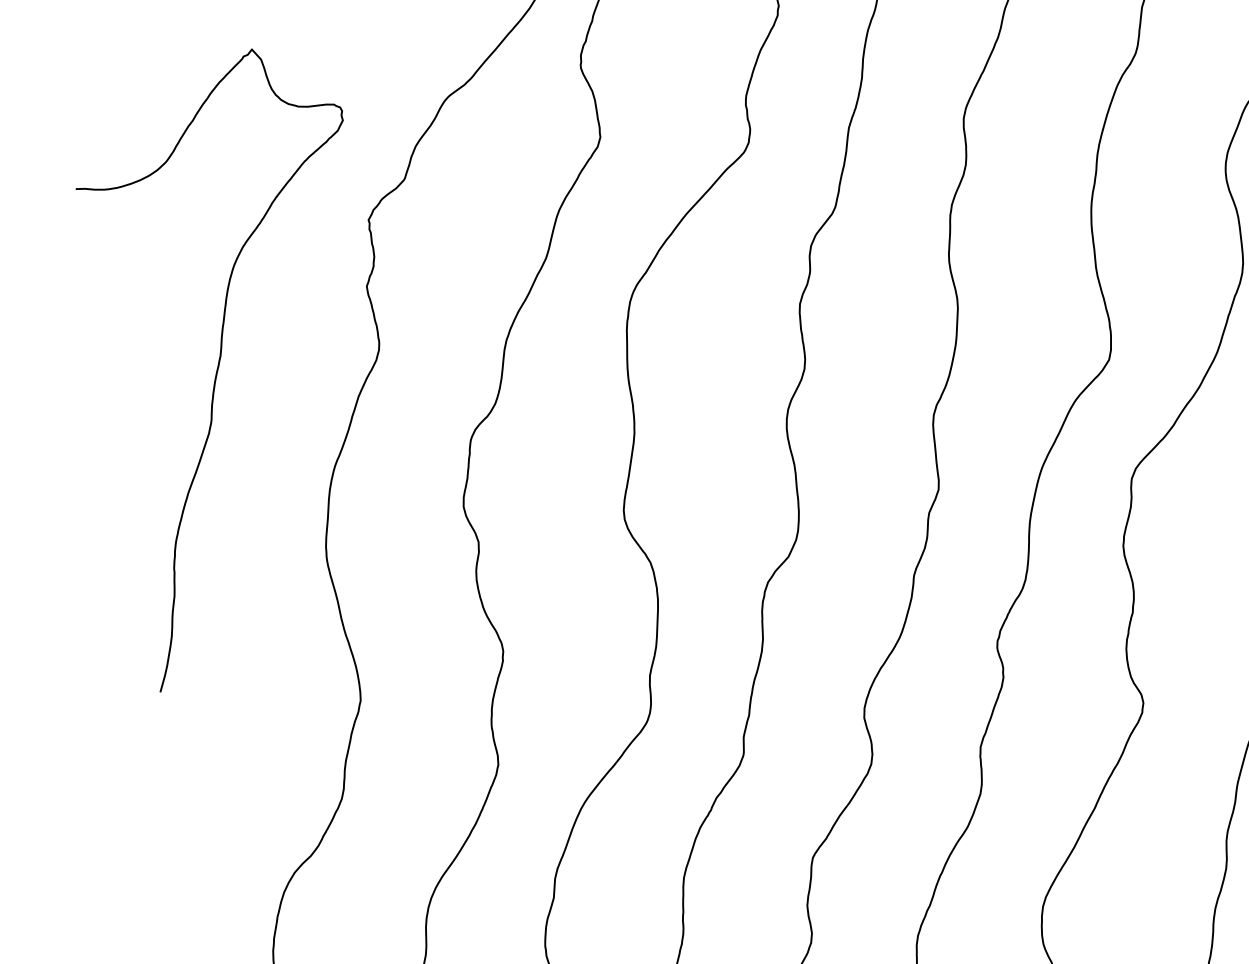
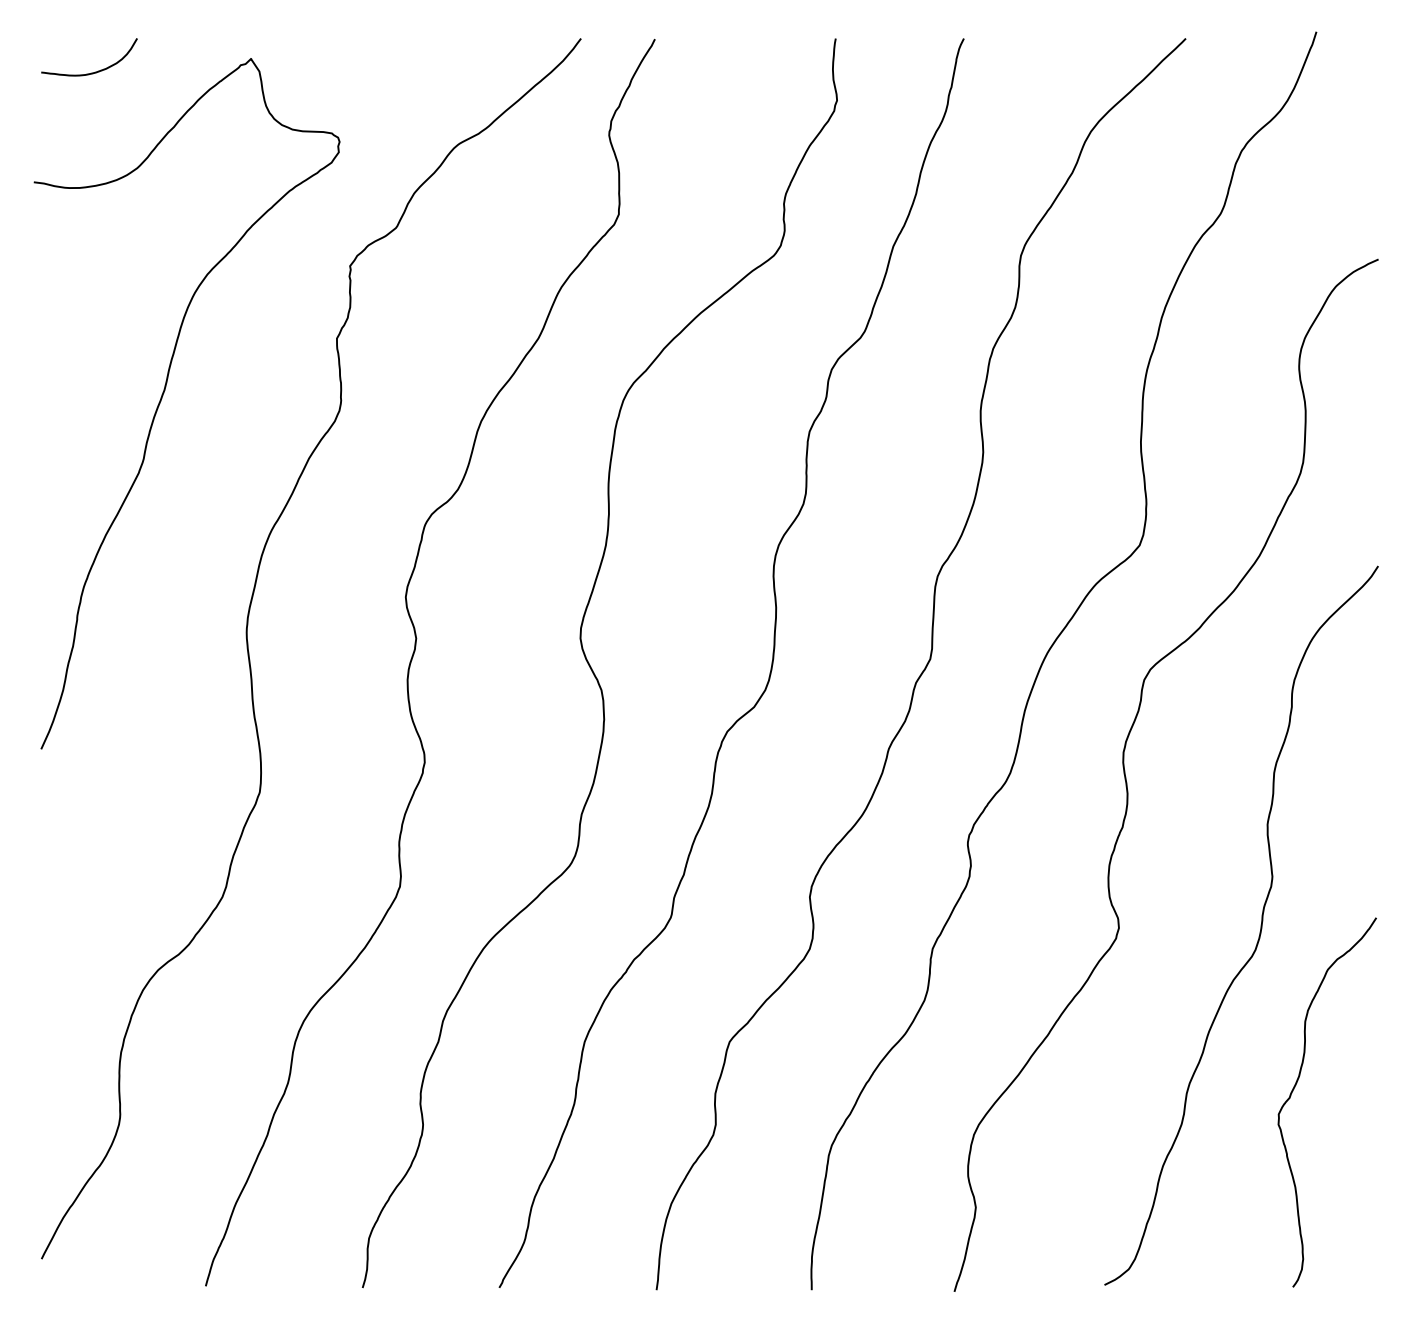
curve: (111, 83) -> (91, 72), added

